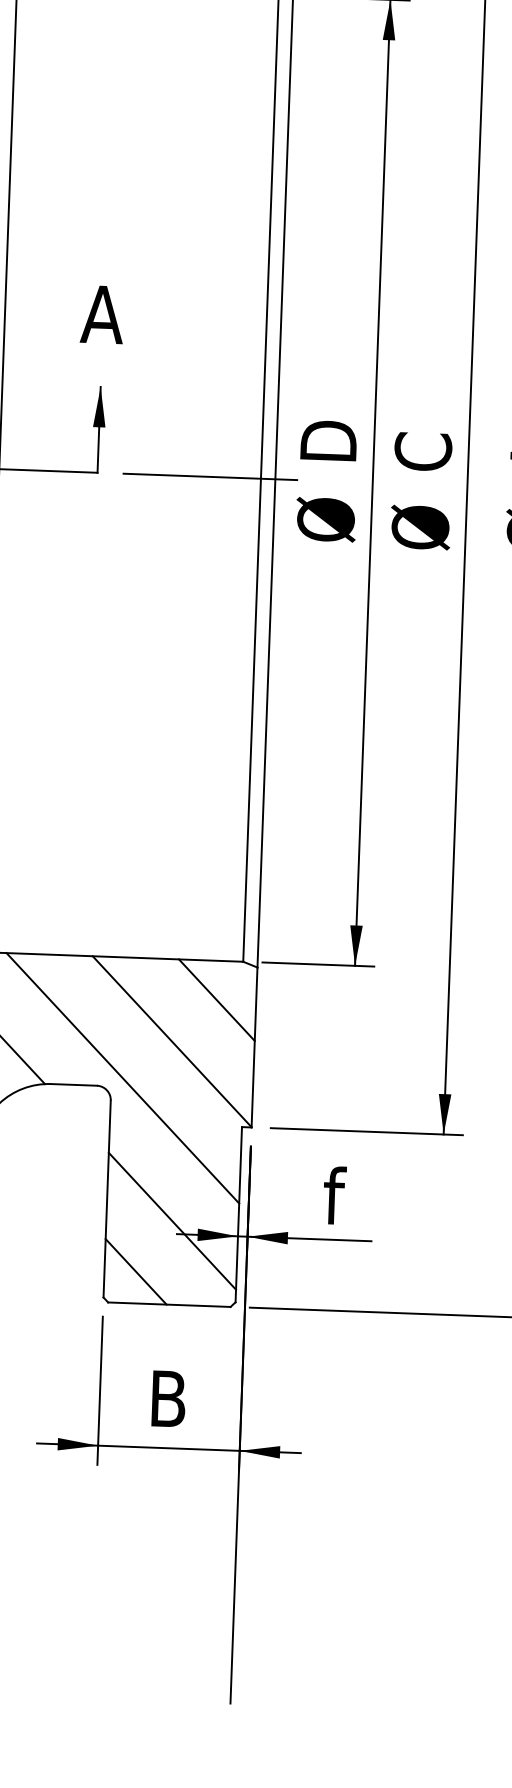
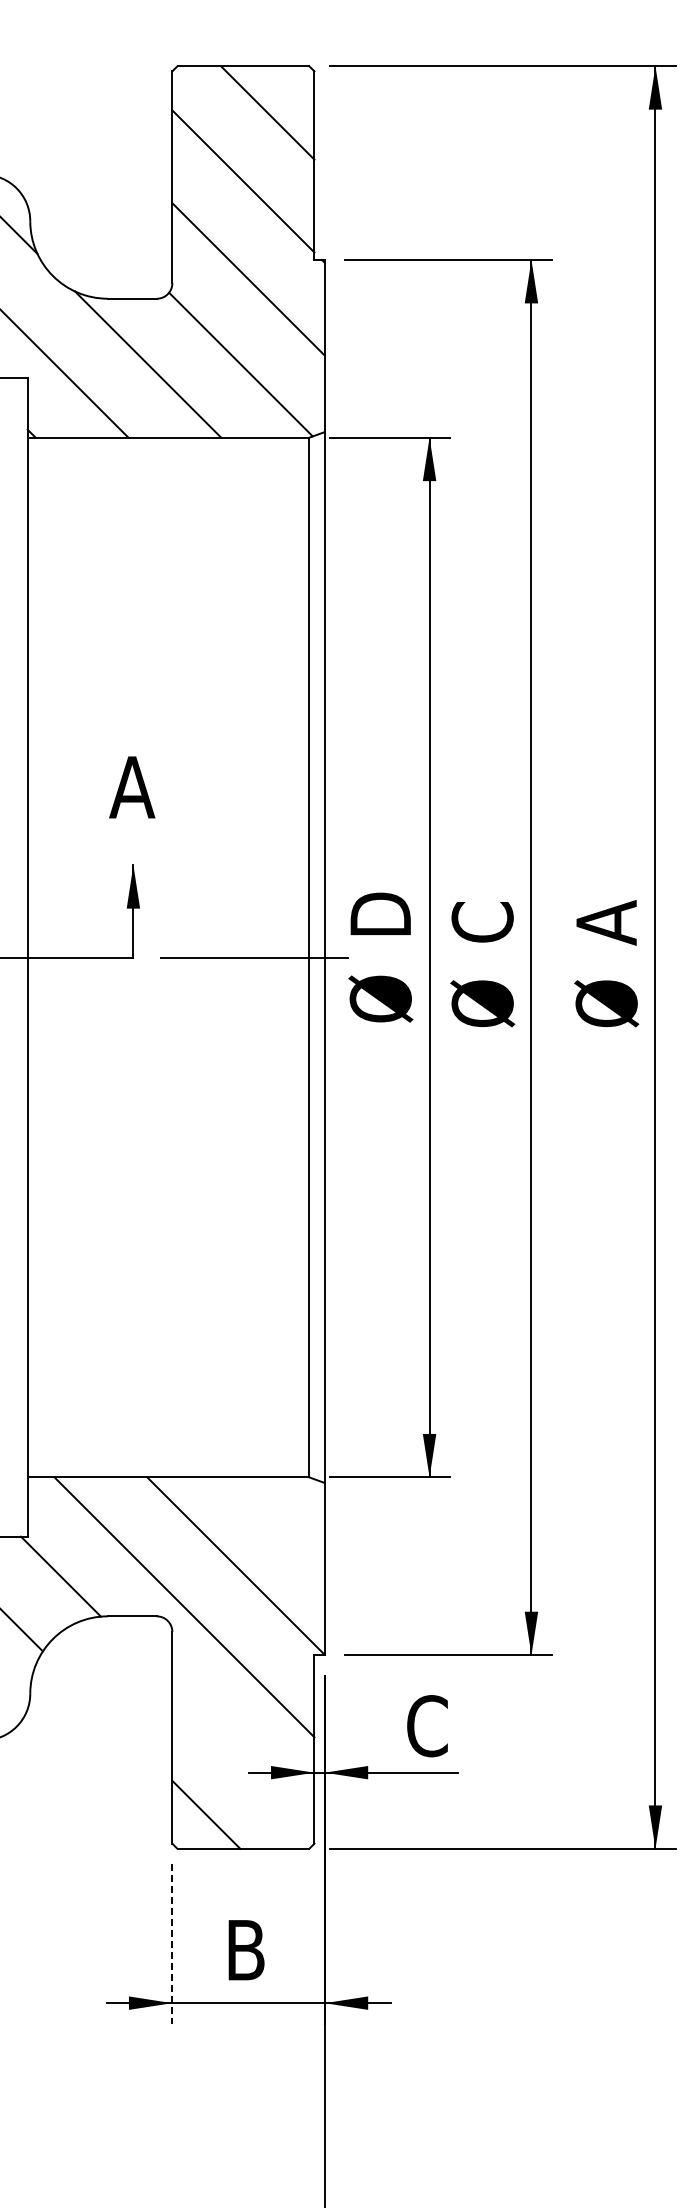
line: (216, 1000) -> (282, 1519), removed
text: (342, 1196) -> (425, 1725), f -> C
line: (172, 1221) -> (243, 1759), removed
line: (100, 1391) -> (172, 1944), solid -> dashed

